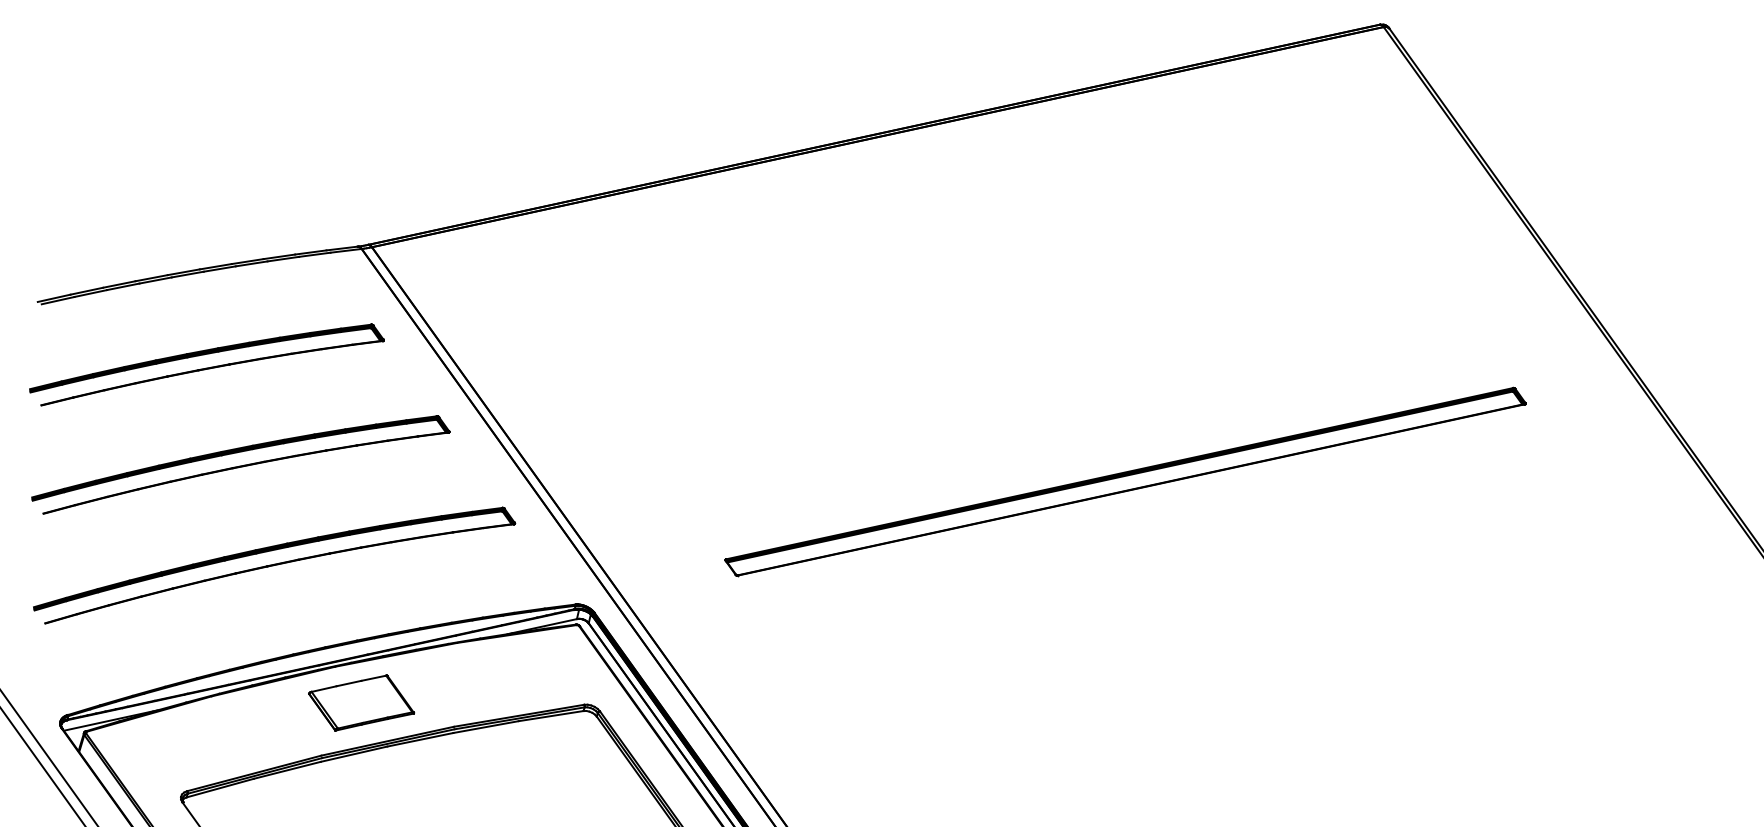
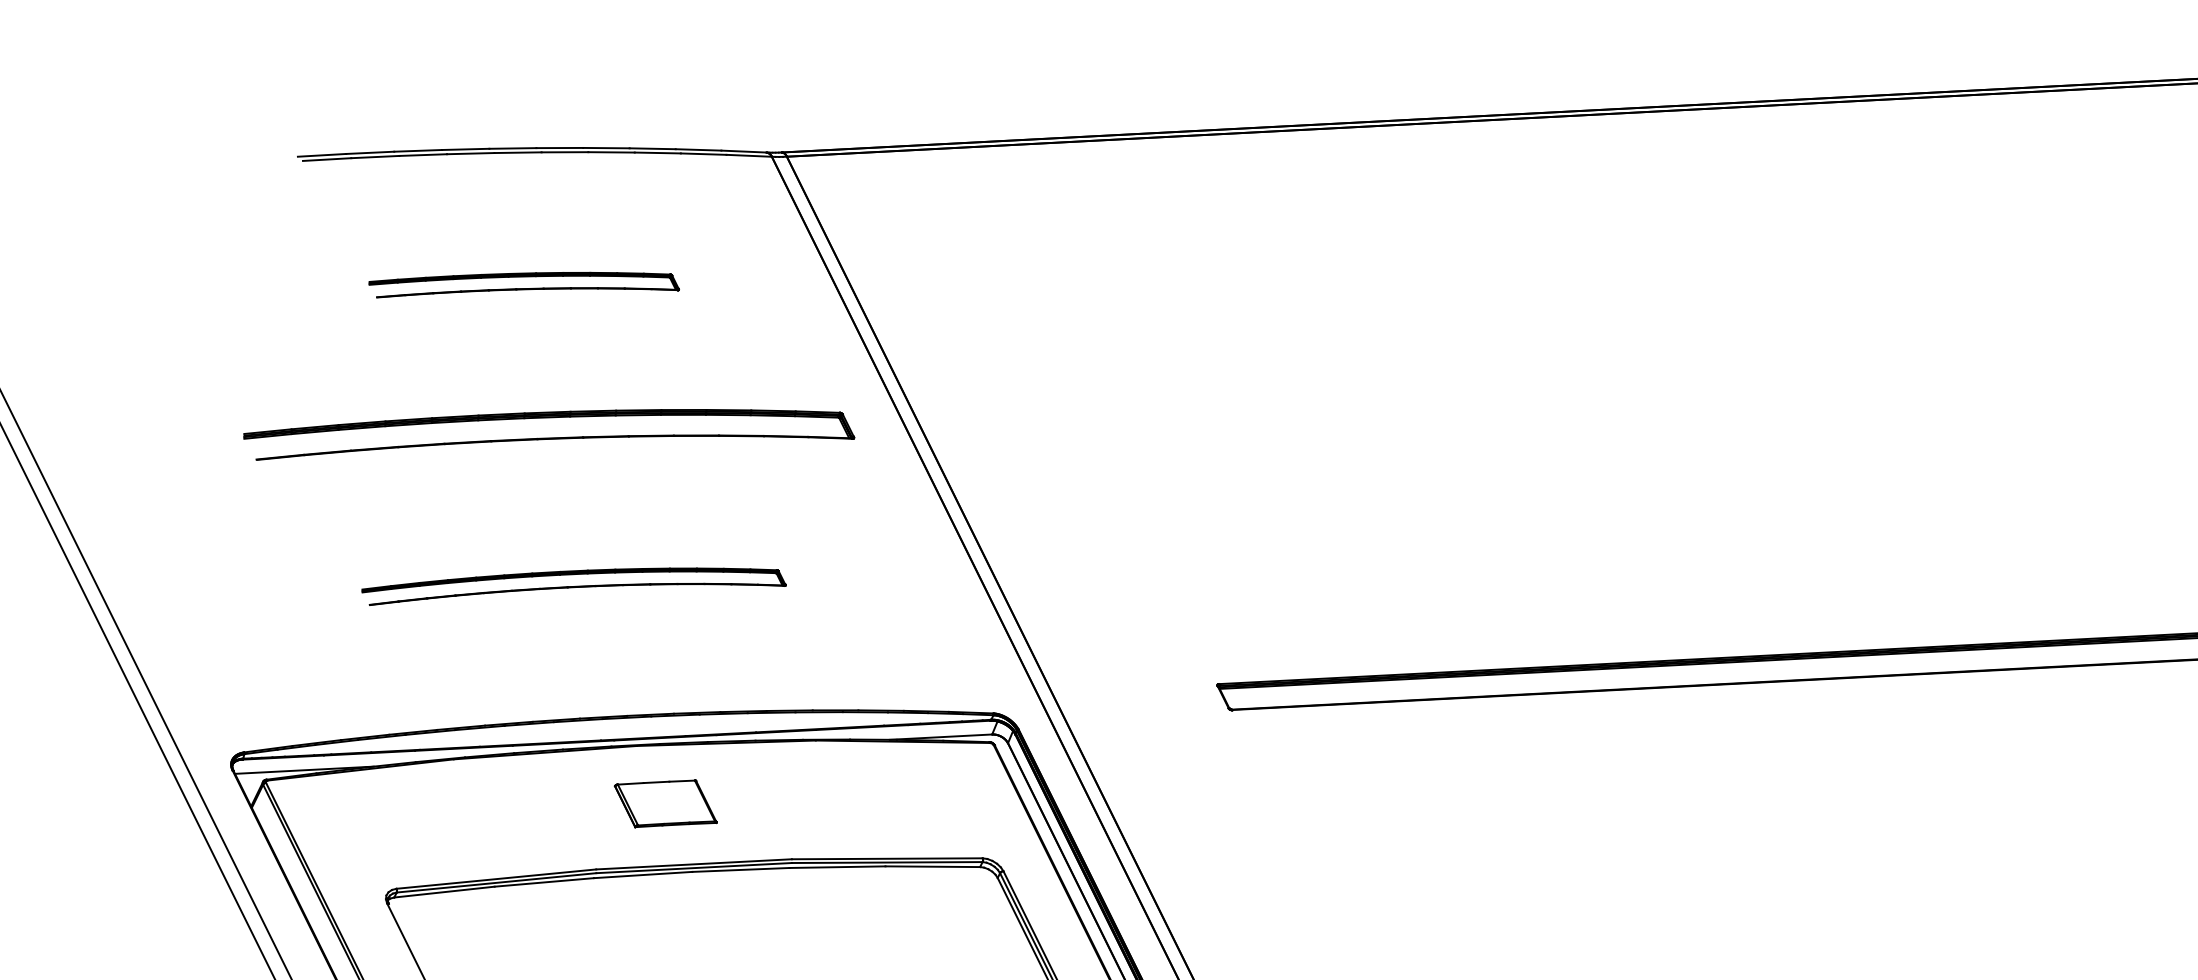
part: (206, 364) -> (523, 285), size x0.6
part: (274, 565) -> (573, 587), size x0.6
part: (361, 702) -> (665, 803), size x0.7

